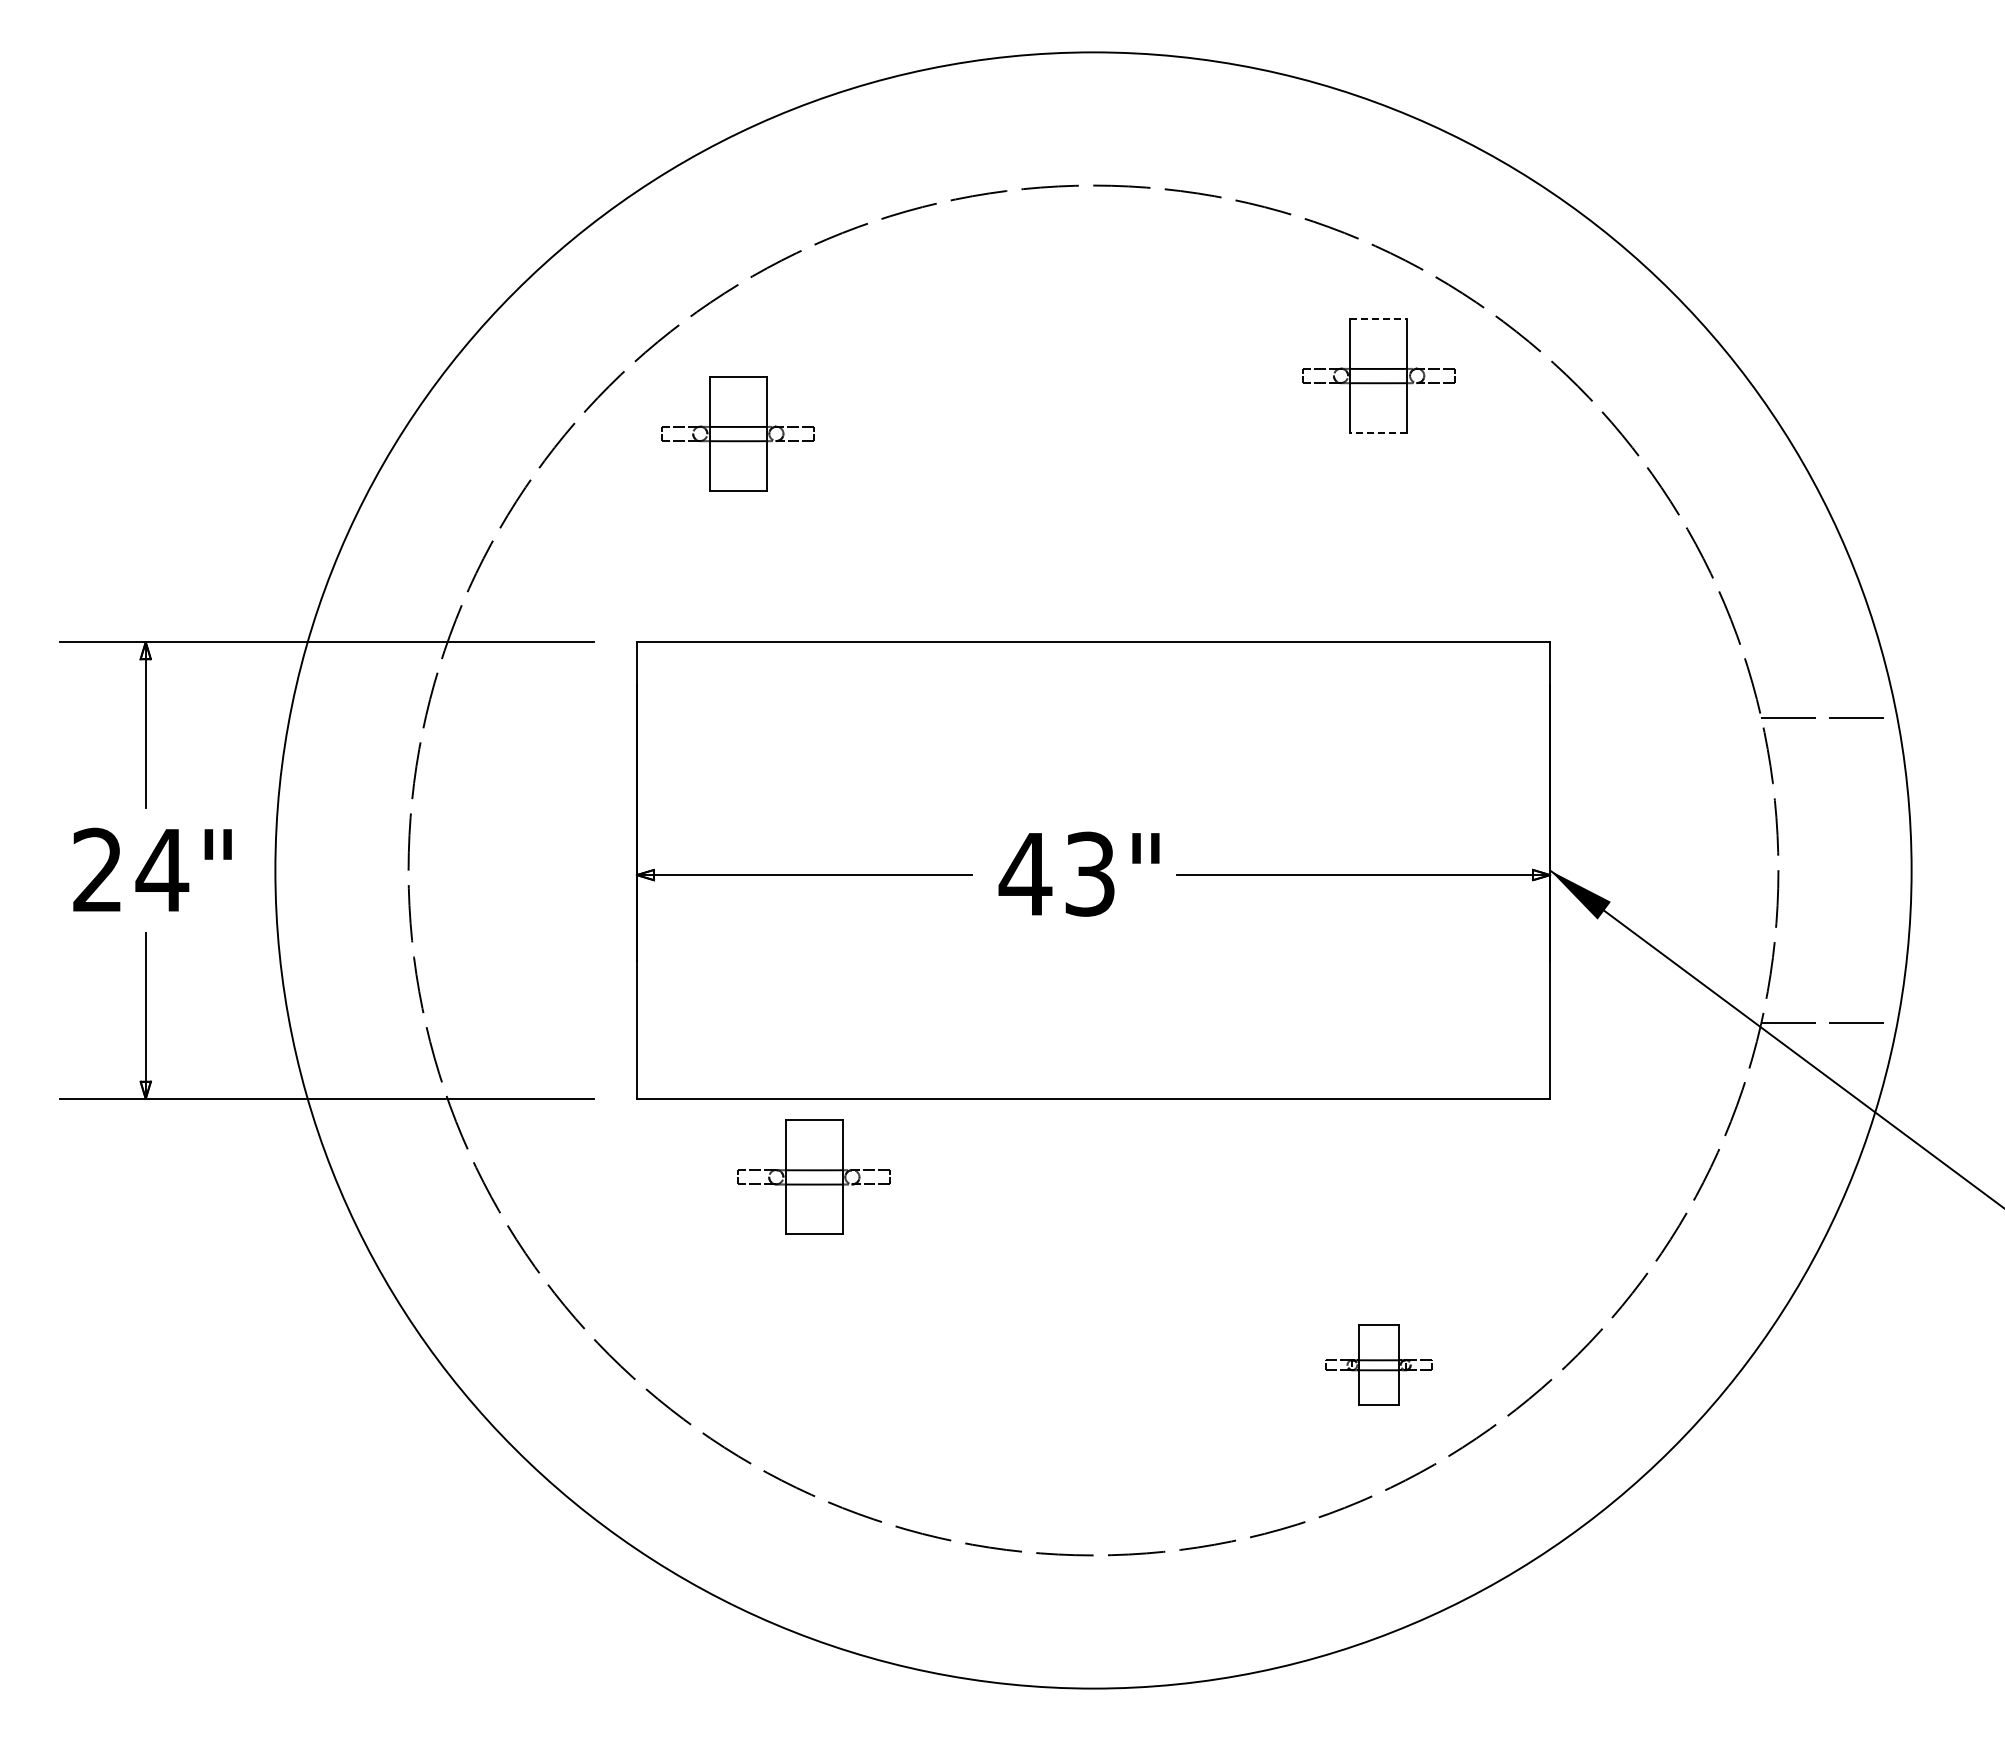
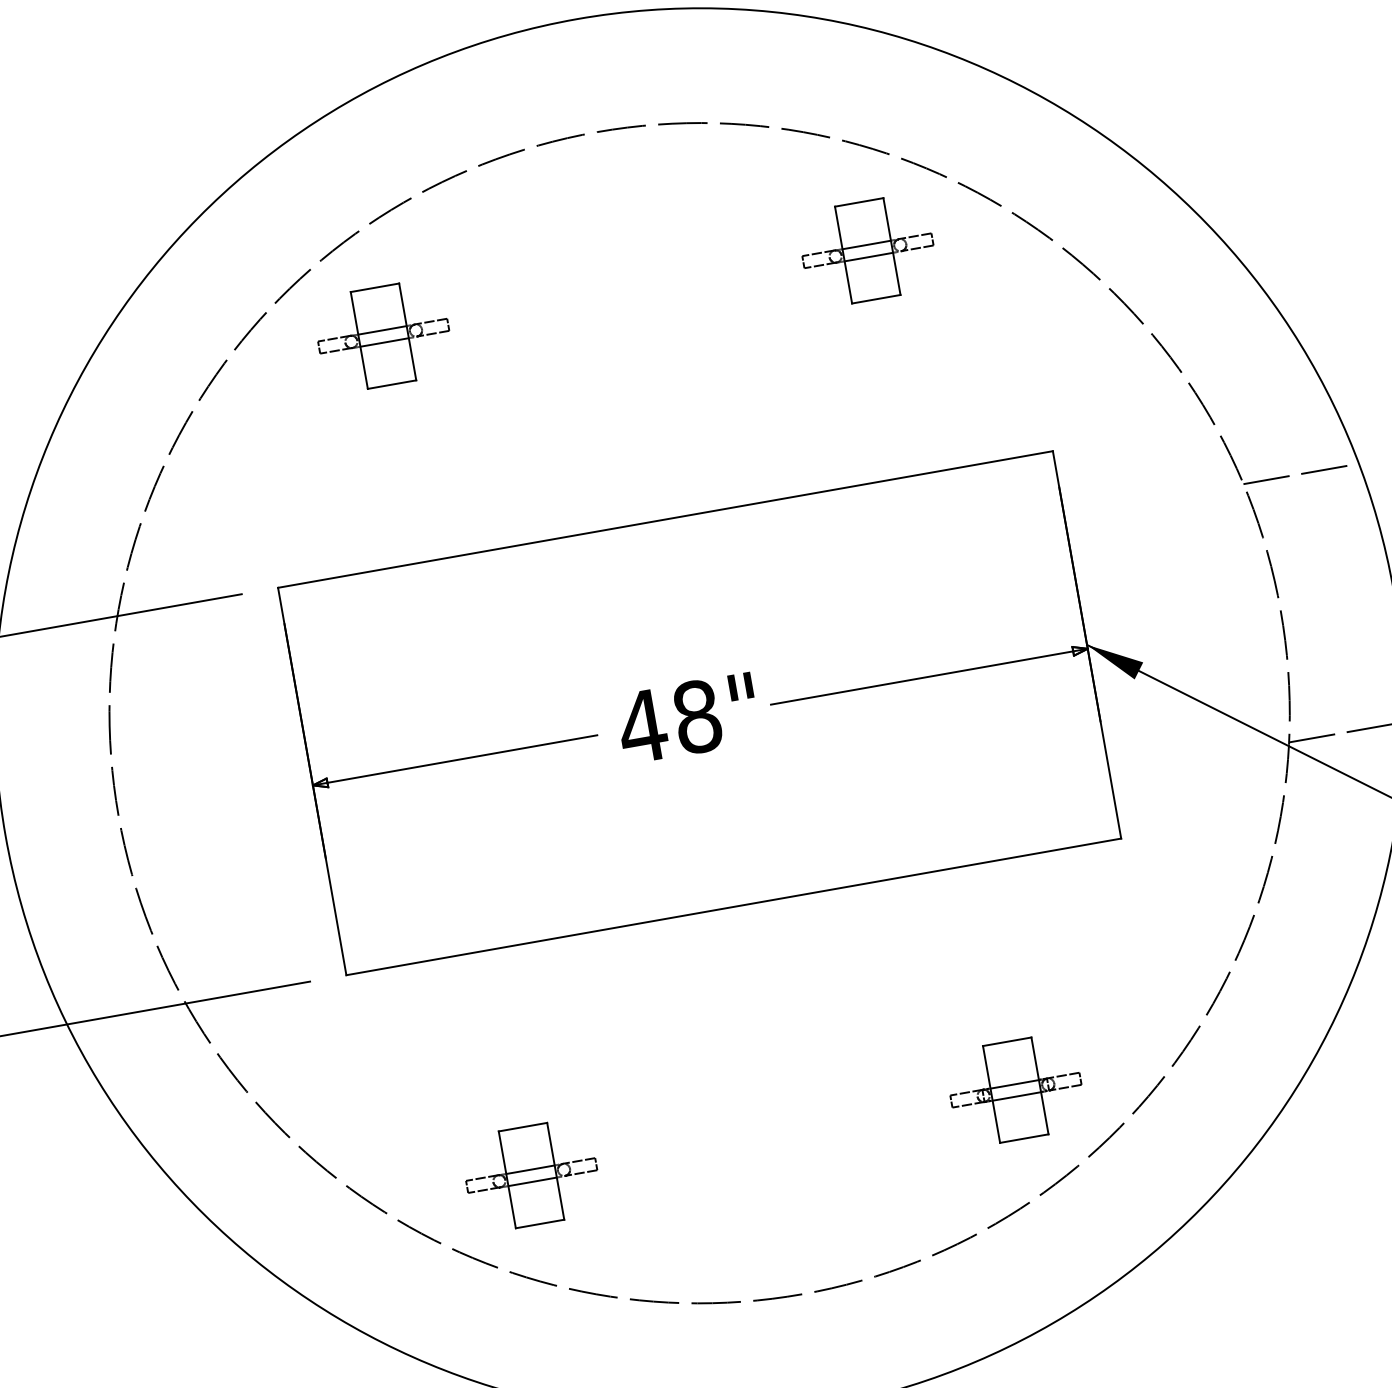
line: (1378, 318) -> (858, 202), dashed -> solid
line: (1378, 432) -> (875, 298), dashed -> solid
part: (737, 433) -> (382, 336), moved
text: (1090, 873) -> (697, 716), 43" -> 48"
part: (813, 1176) -> (530, 1175), moved
part: (1378, 1364) -> (1015, 1089), size x1.43

